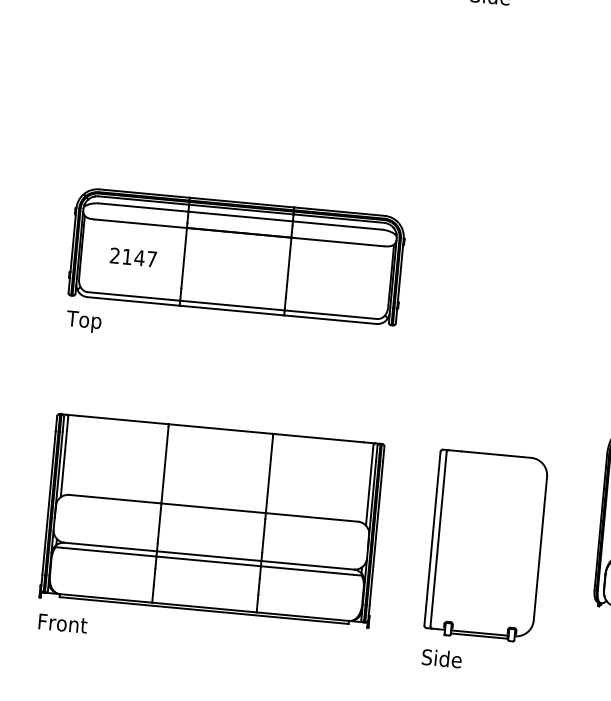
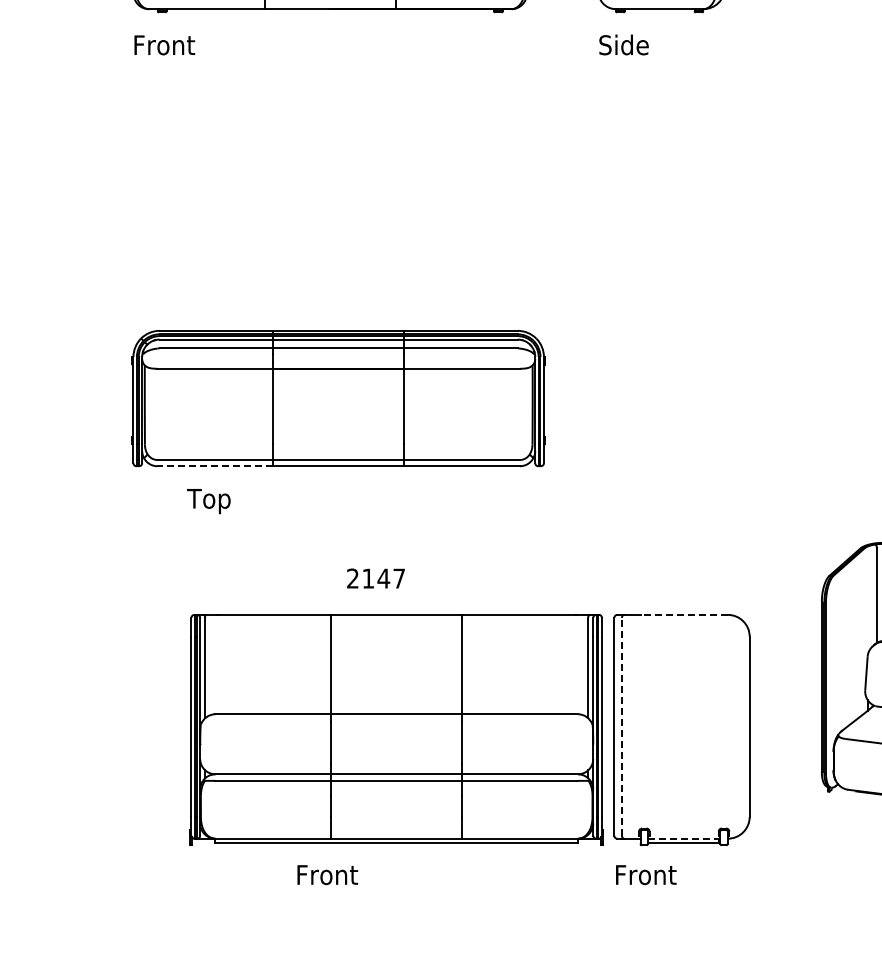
text: (133, 257) -> (375, 578), moved
line: (133, 301) -> (215, 466), solid -> dashed
text: (83, 321) -> (208, 501), moved
line: (496, 454) -> (684, 614), solid -> dashed
part: (212, 520) -> (396, 729), moved
line: (439, 539) -> (622, 726), solid -> dashed
text: (62, 623) -> (327, 875), moved
line: (480, 632) -> (684, 838), solid -> dashed
text: (446, 658) -> (645, 874), Side -> Front

